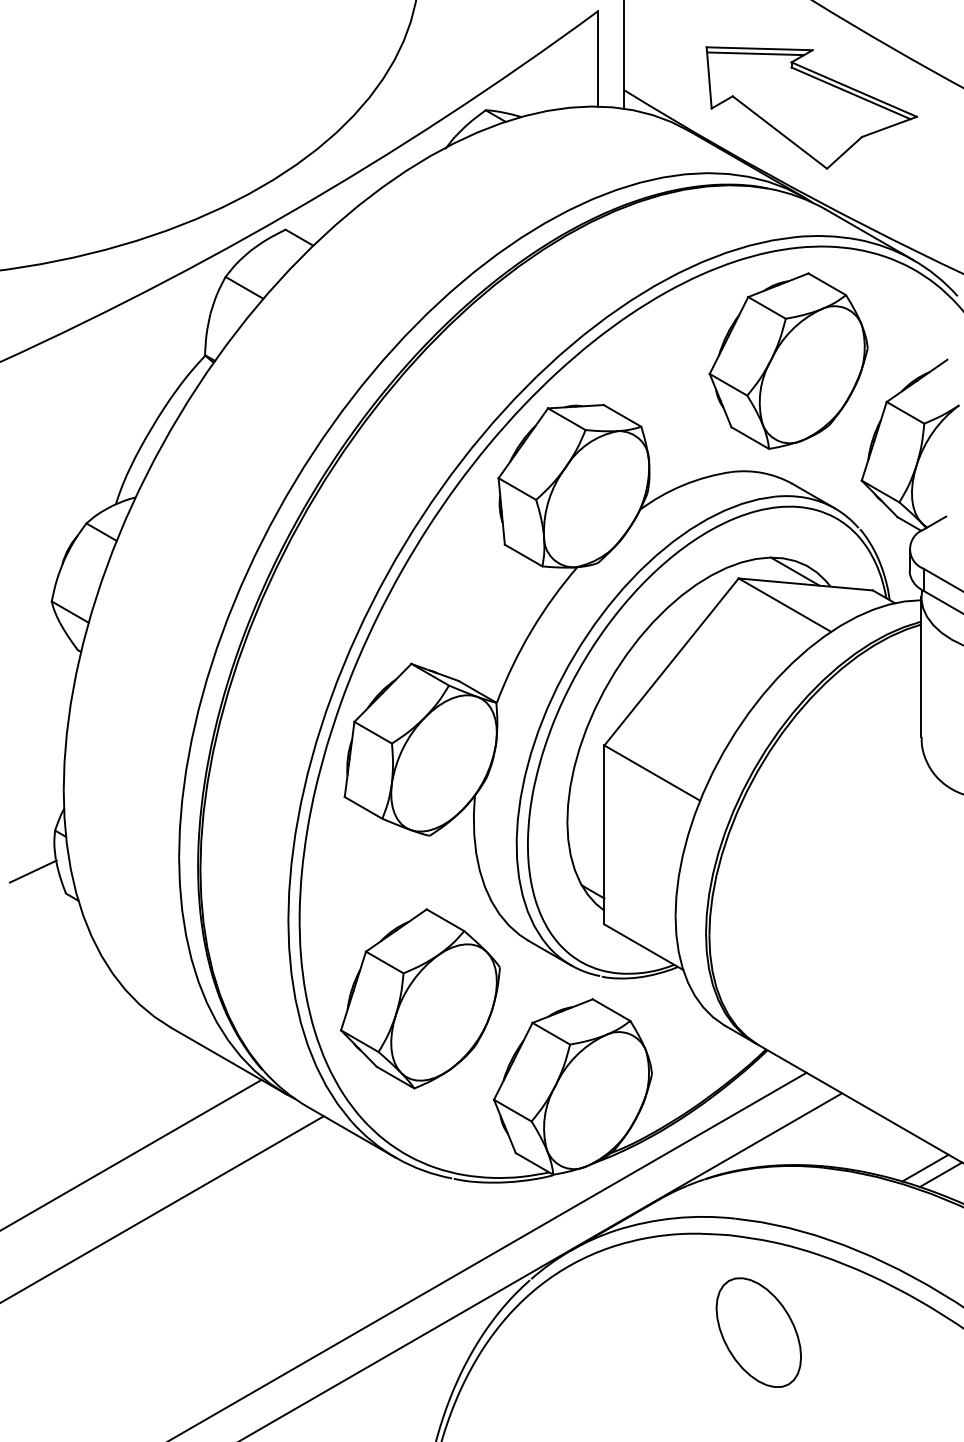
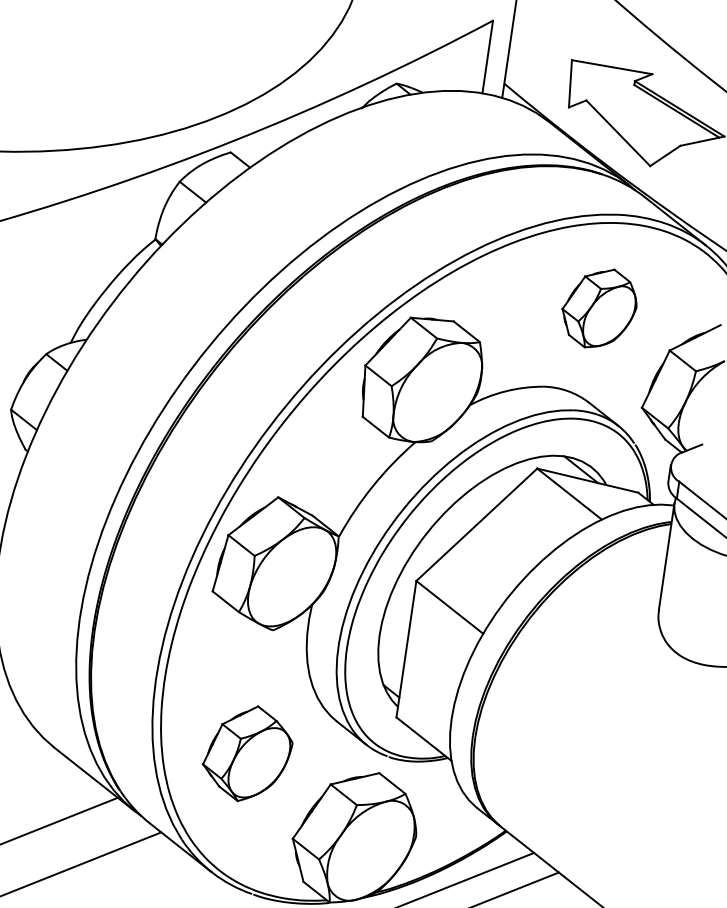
line: (755, 53) -> (608, 70), removed
part: (788, 360) -> (599, 308), size x0.6
part: (419, 998) -> (247, 753), size x0.7

